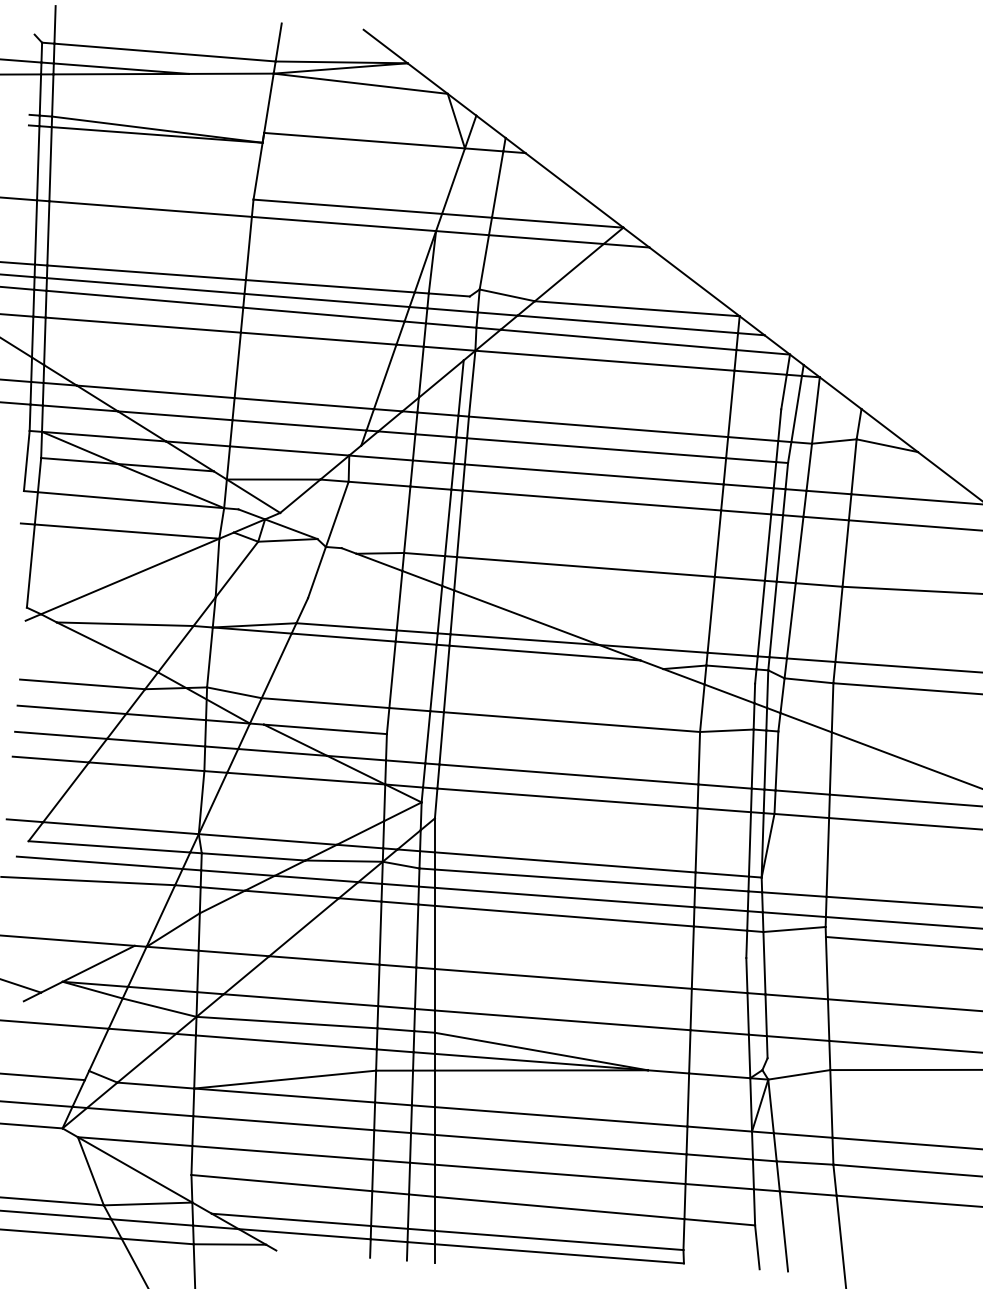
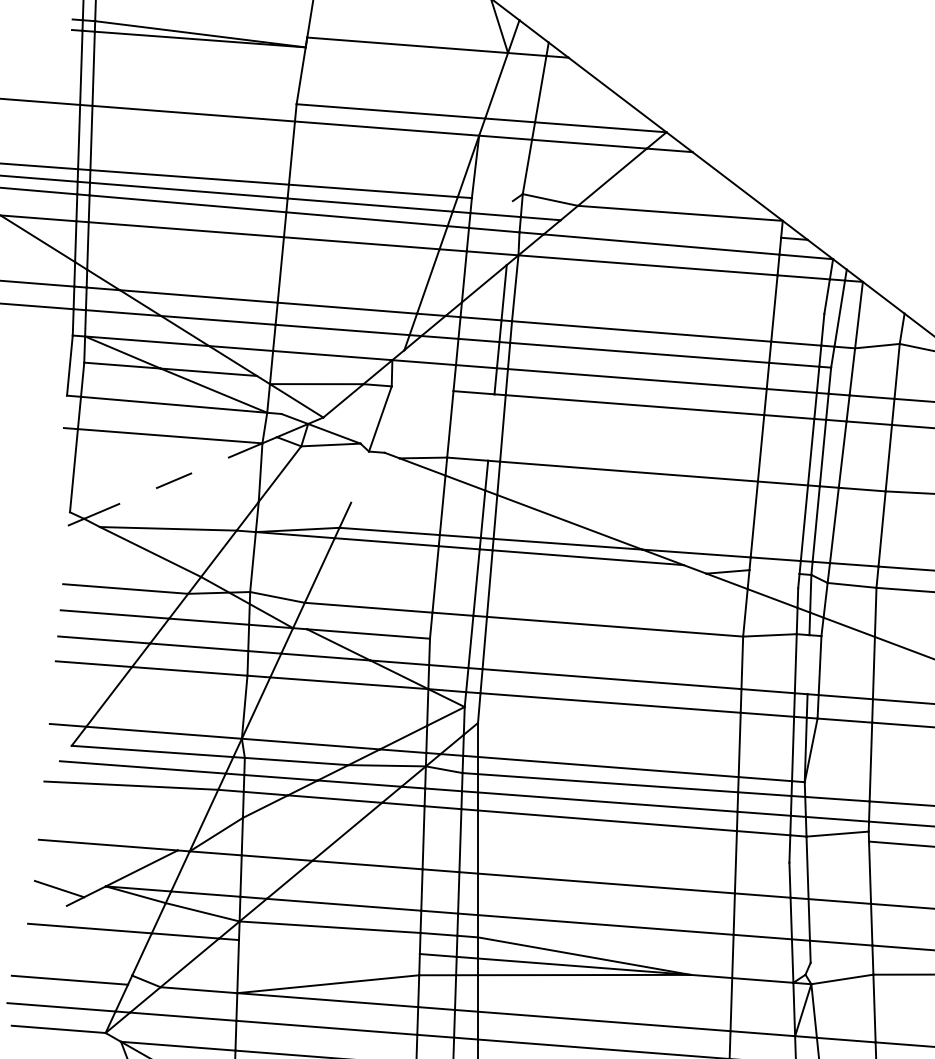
line: (448, 294) -> (491, 199), removed
line: (627, 324) -> (670, 229), removed
line: (379, 483) -> (422, 388), removed
line: (448, 522) -> (491, 427), removed
line: (316, 572) -> (359, 477), removed
line: (130, 576) -> (173, 481), solid -> dashed
line: (731, 667) -> (774, 572), removed
line: (765, 759) -> (808, 664), removed
line: (285, 1042) -> (328, 947), removed

